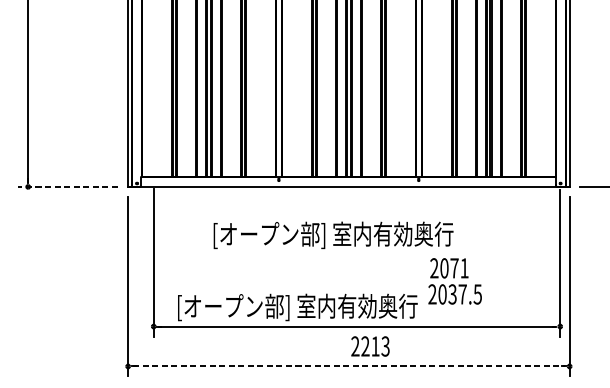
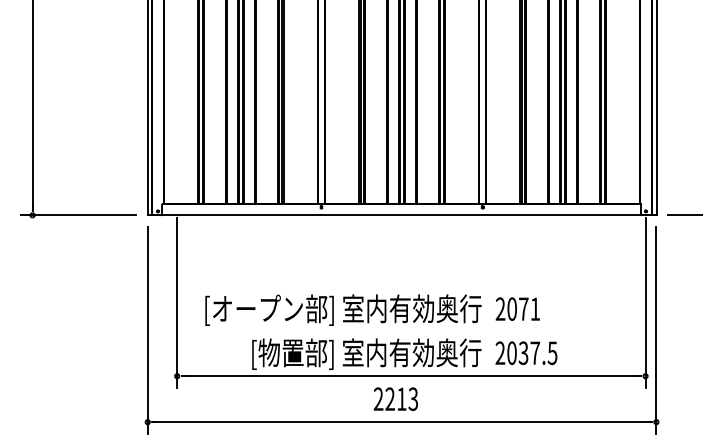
line: (68, 187) -> (78, 215), dashed -> solid
text: (333, 234) -> (343, 309), moved
text: (455, 294) -> (526, 353), moved
text: (220, 306) -> (254, 353), [オープン部] 室内有効奥行 -> [物置部] 室内有効奥行
text: (370, 345) -> (395, 398), moved
line: (349, 366) -> (402, 422), dashed -> solid

